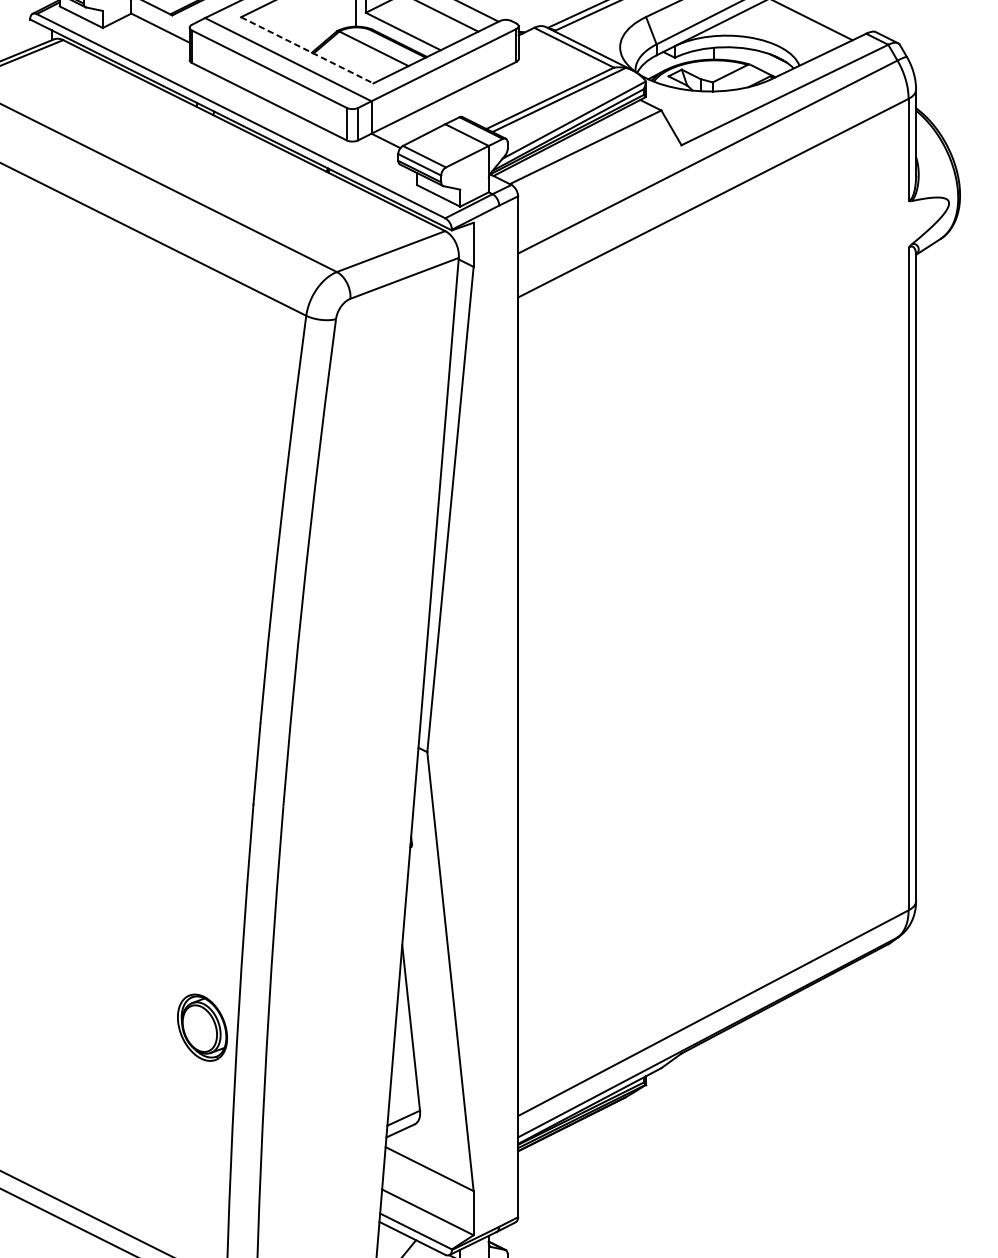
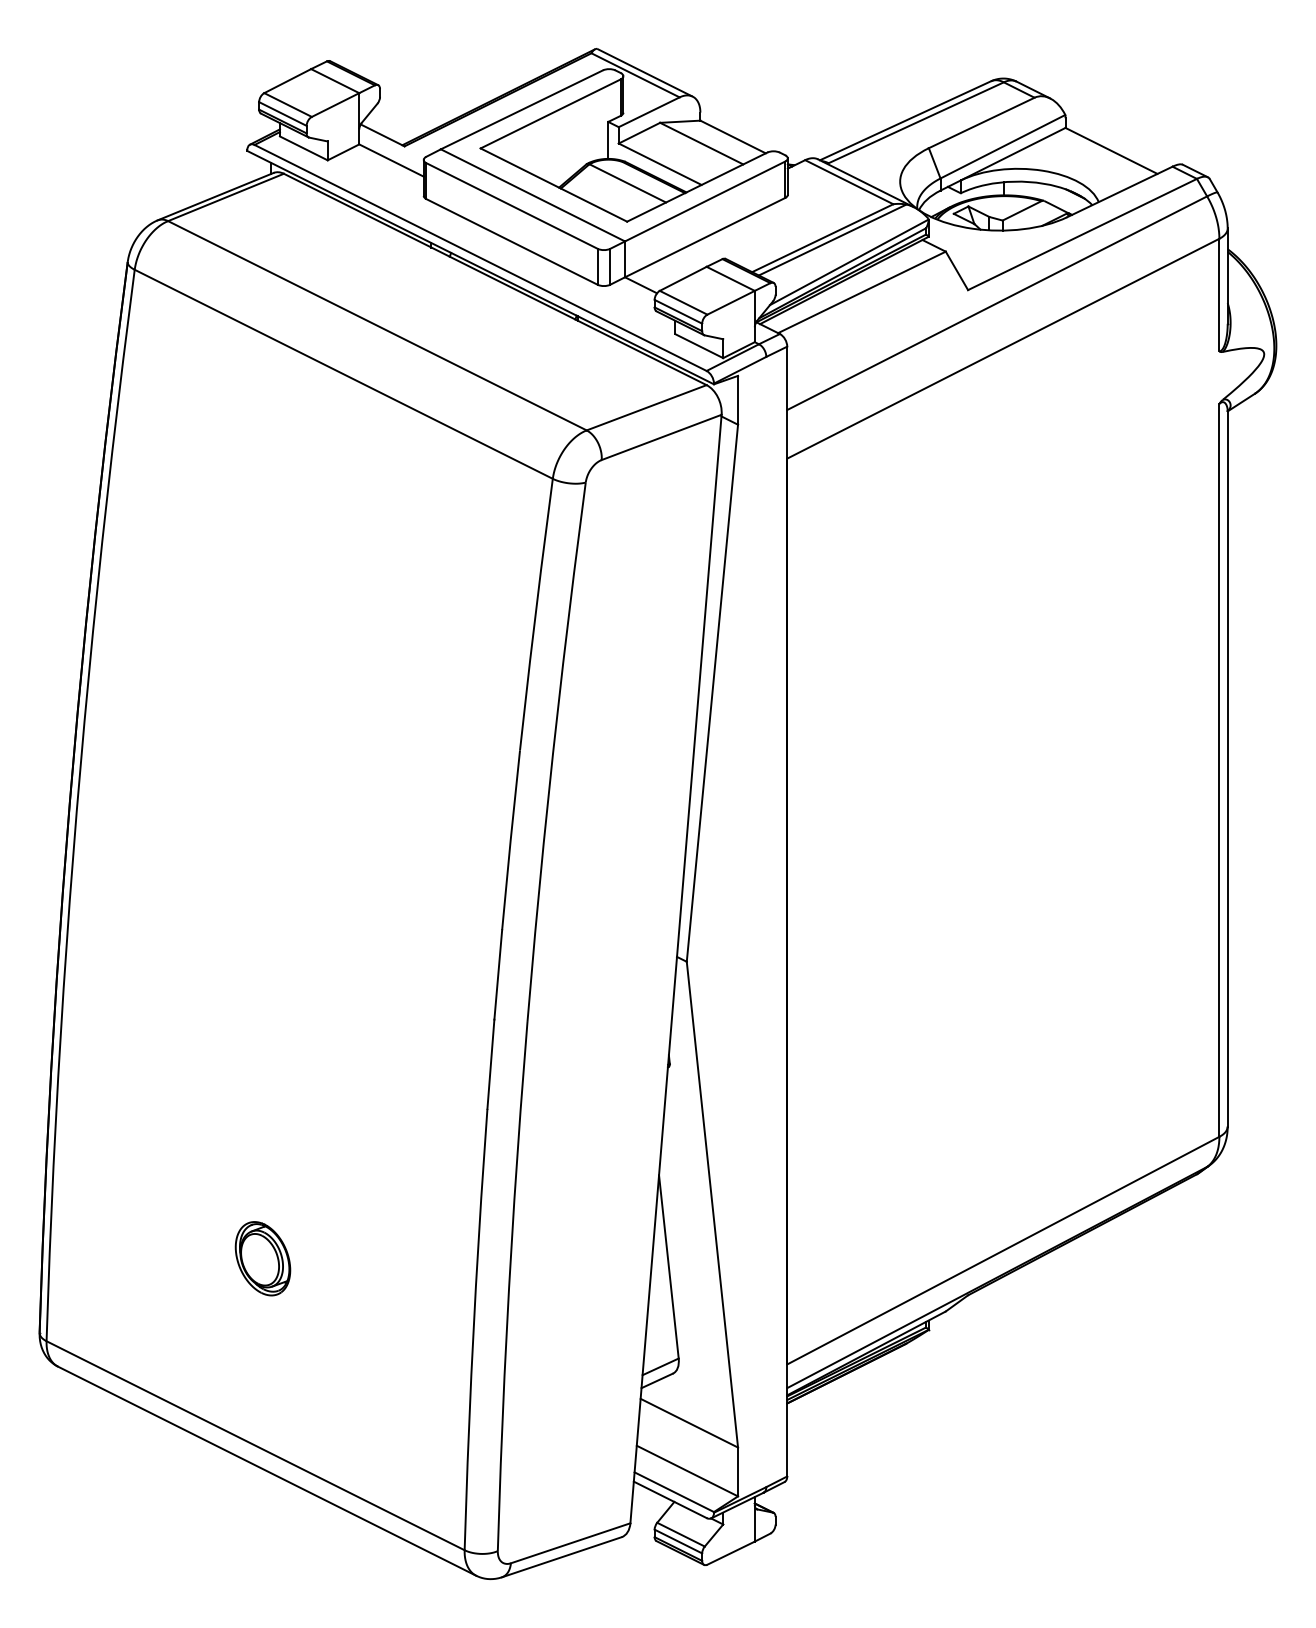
line: (306, 50) -> (553, 185), dashed -> solid
part: (202, 1027) -> (262, 1258), moved

